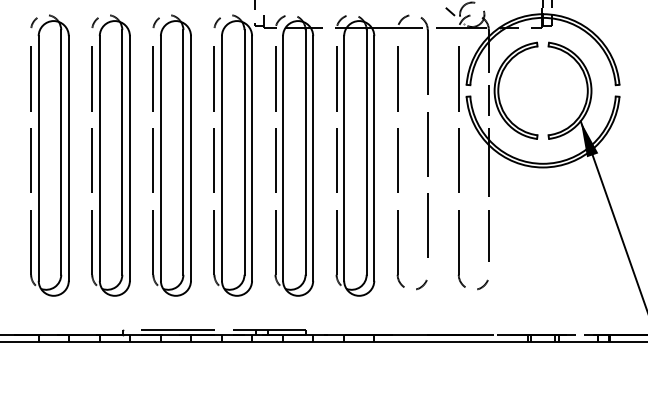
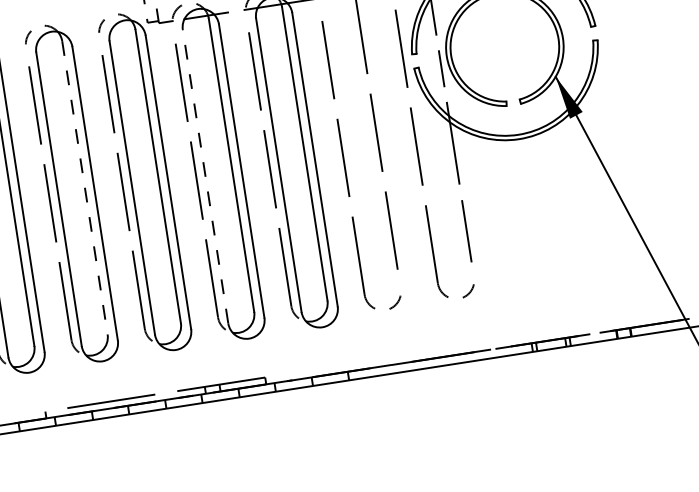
line: (183, 152) -> (85, 187), solid -> dashed
line: (283, 157) -> (205, 175), solid -> dashed

